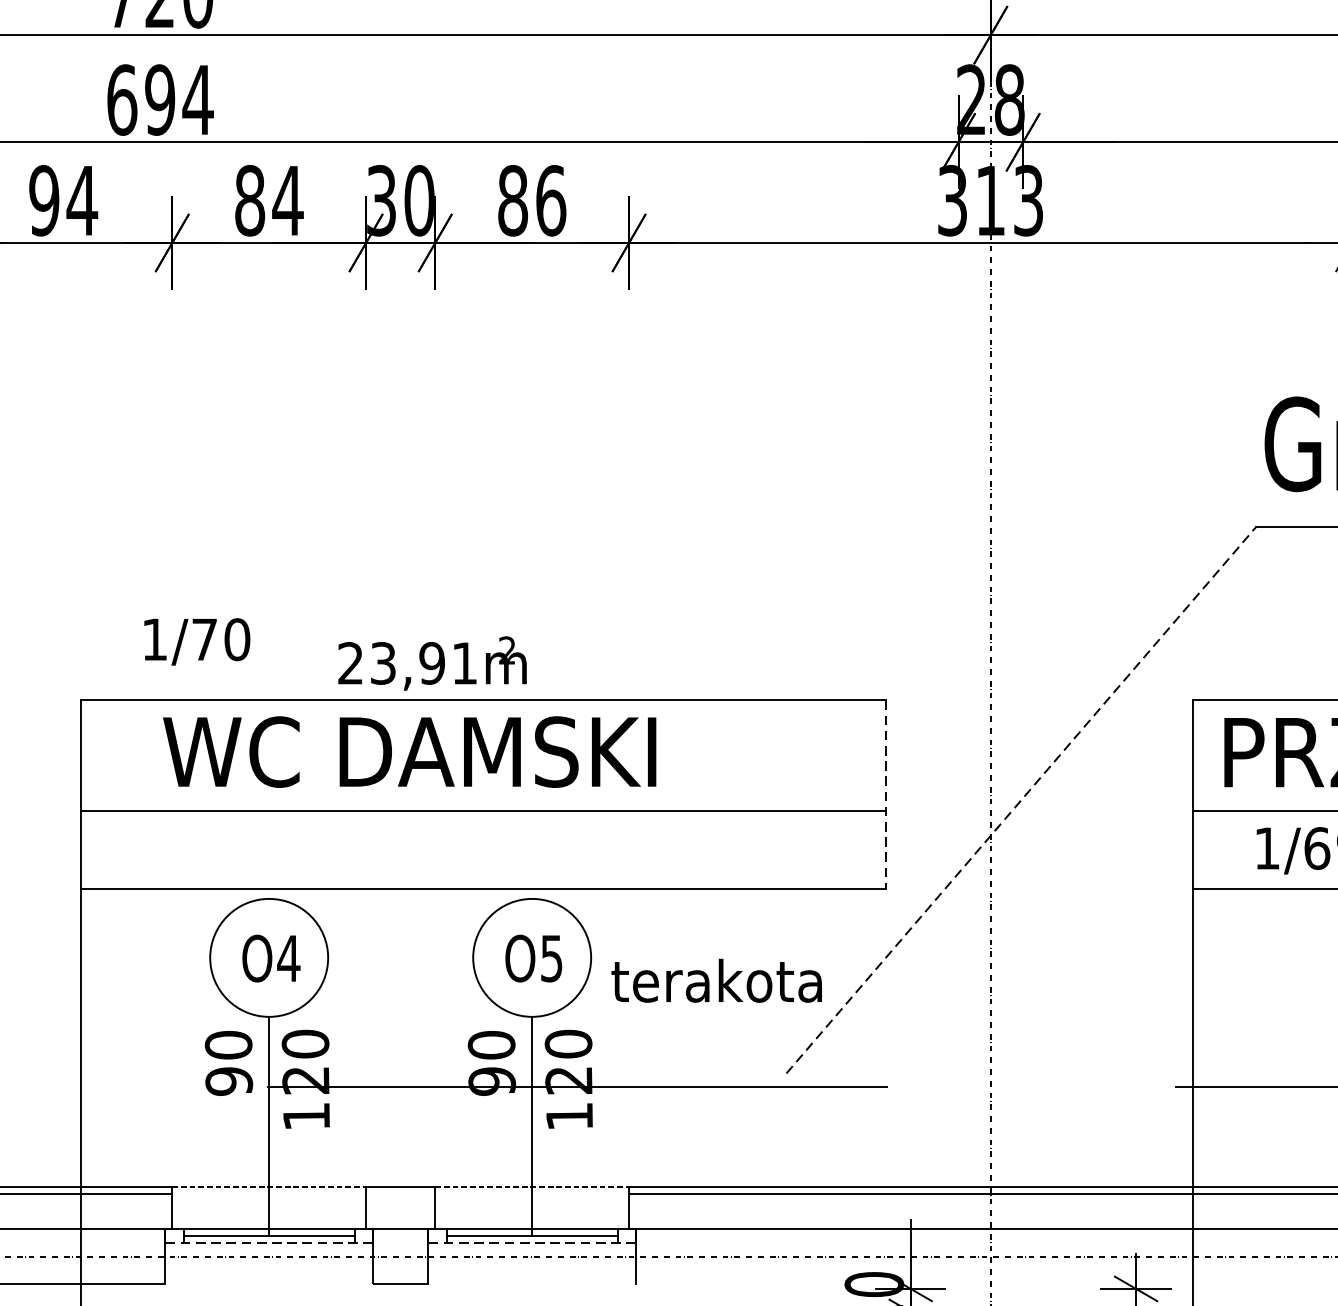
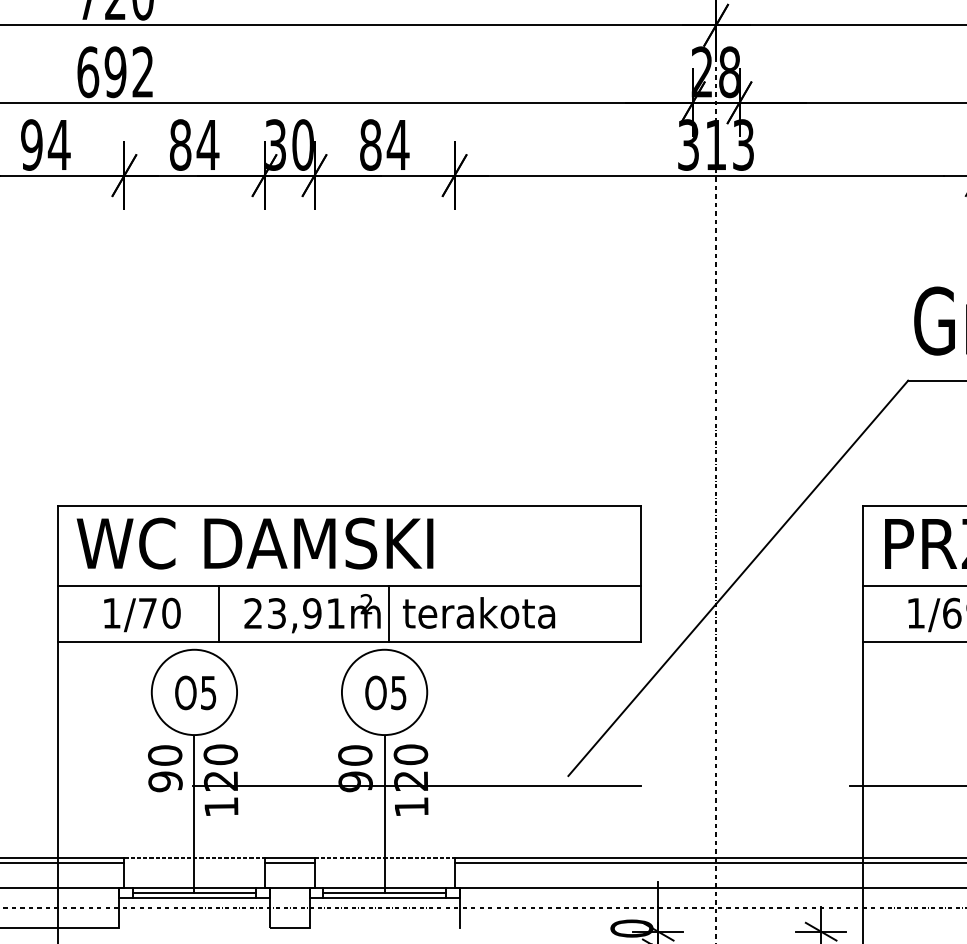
text: (197, 99) -> (142, 71), 694 -> 692
text: (550, 200) -> (397, 144), 86 -> 84
text: (197, 641) -> (142, 614), moved
text: (432, 663) -> (312, 613), moved
text: (408, 751) -> (254, 543), moved
line: (886, 794) -> (640, 574), dashed -> solid
line: (1021, 800) -> (738, 578), dashed -> solid
line: (302, 850) -> (218, 614), added
line: (538, 850) -> (389, 614), added
text: (288, 959) -> (208, 693), O4 -> O5
text: (717, 980) -> (479, 612), moved
line: (400, 1194) -> (289, 863), added
line: (267, 1242) -> (193, 898), dashed -> solid
line: (532, 1242) -> (384, 898), dashed -> solid

